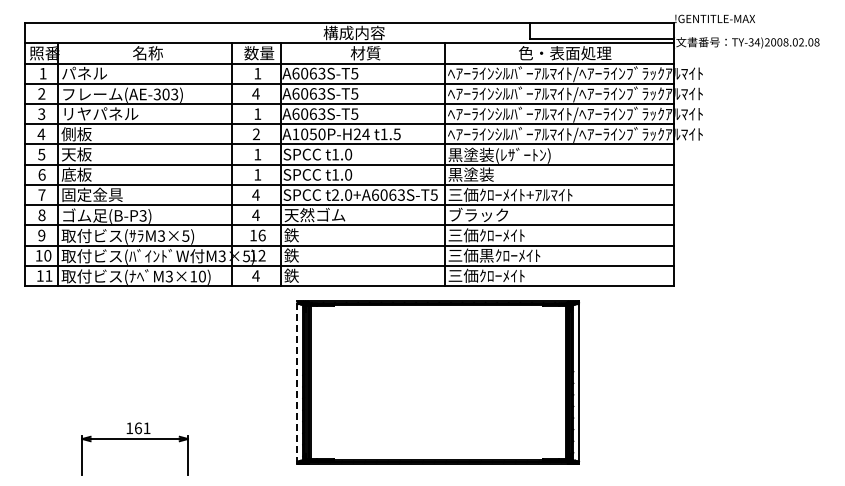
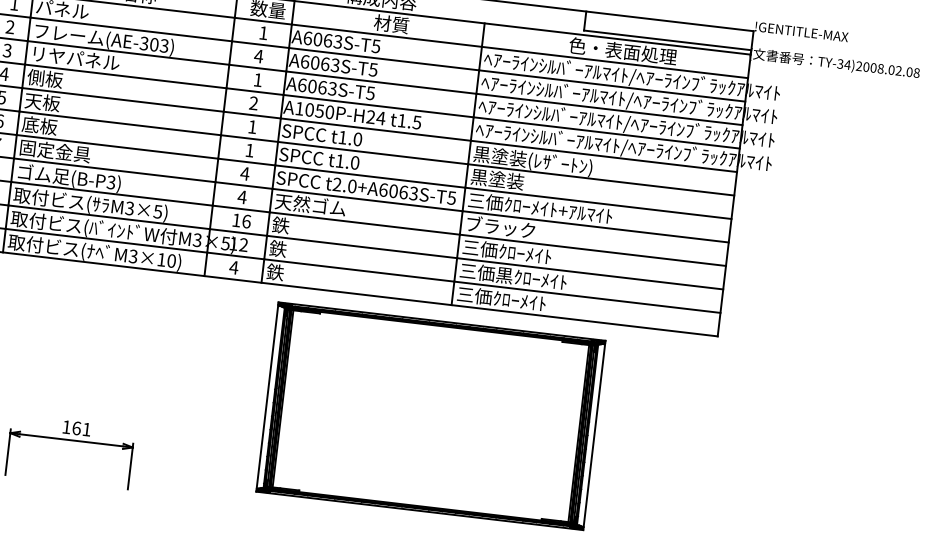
line: (297, 382) -> (267, 396), dashed -> solid

